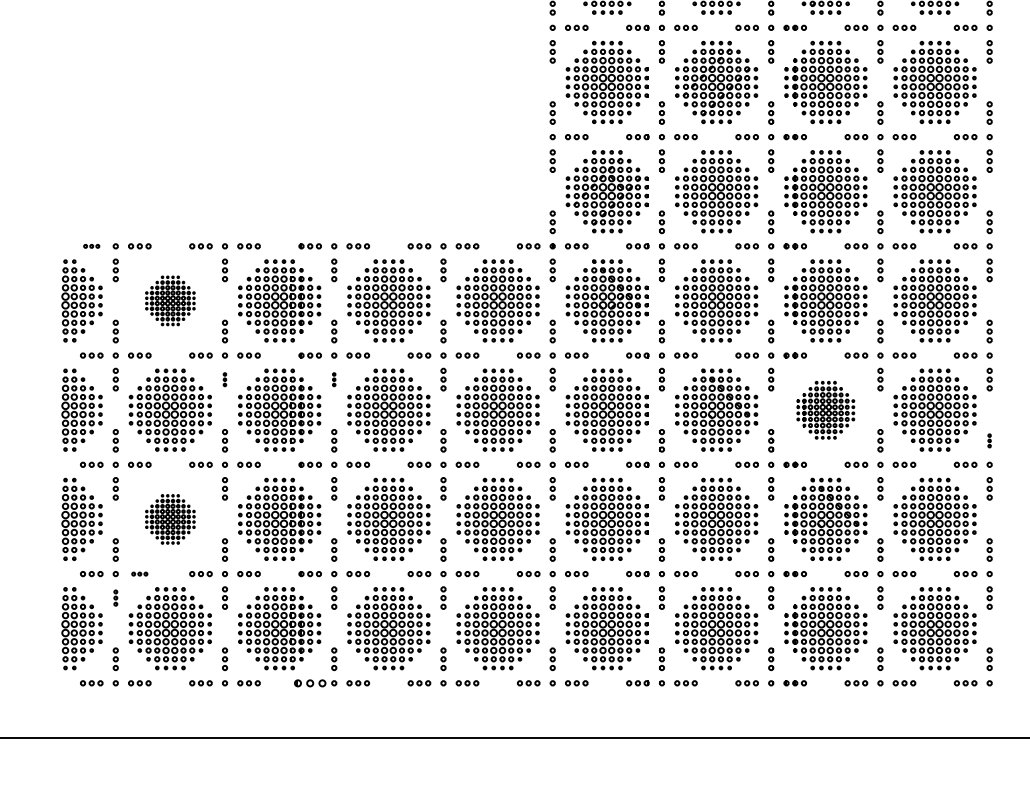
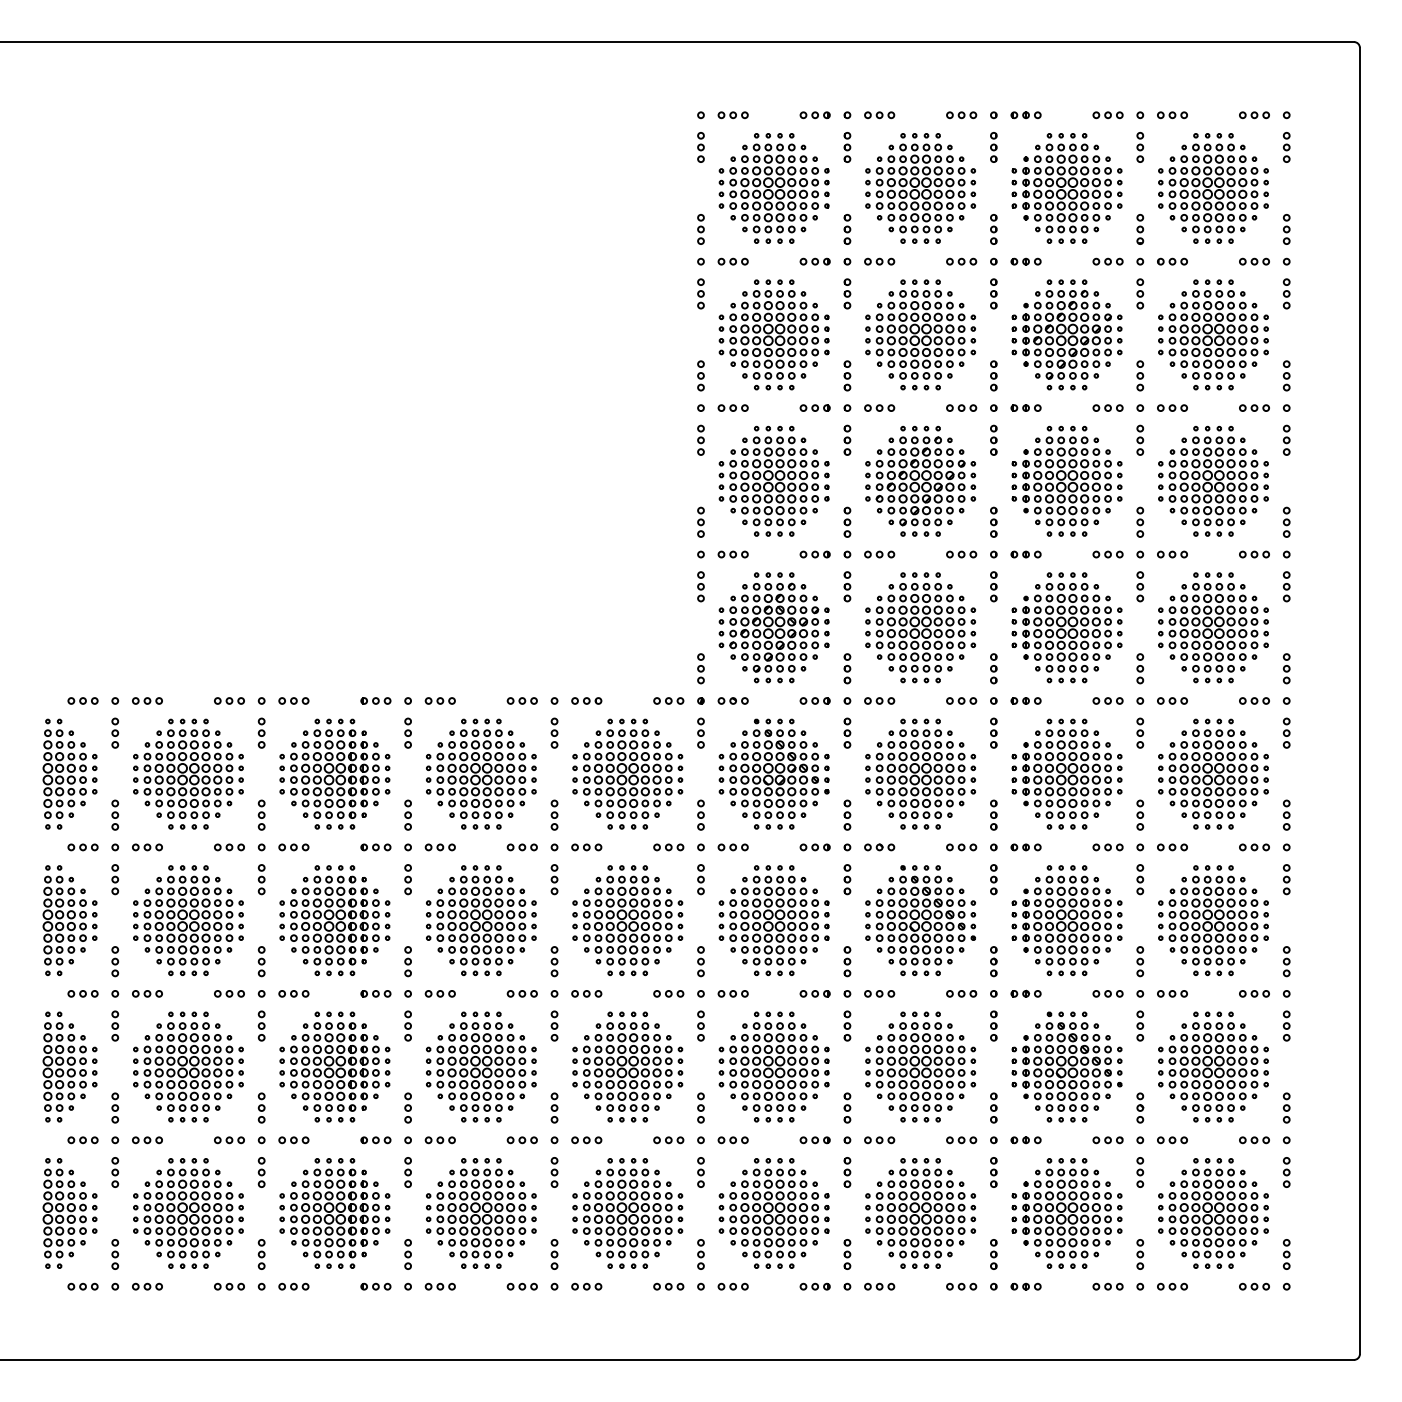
part: (91, 245) -> (82, 700), size x1.43
part: (170, 300) -> (188, 773), size x1.67
part: (224, 379) -> (261, 879), size x1.67
part: (333, 379) -> (407, 879), size x1.67
part: (825, 410) -> (1066, 920), size x1.43
part: (989, 440) -> (1286, 961), size x1.67
part: (170, 519) -> (188, 1066), size x1.67
part: (139, 574) -> (147, 1140), size x1.43
part: (115, 598) -> (115, 1172), size x1.43
part: (309, 683) -> (375, 1286), size x0.71

